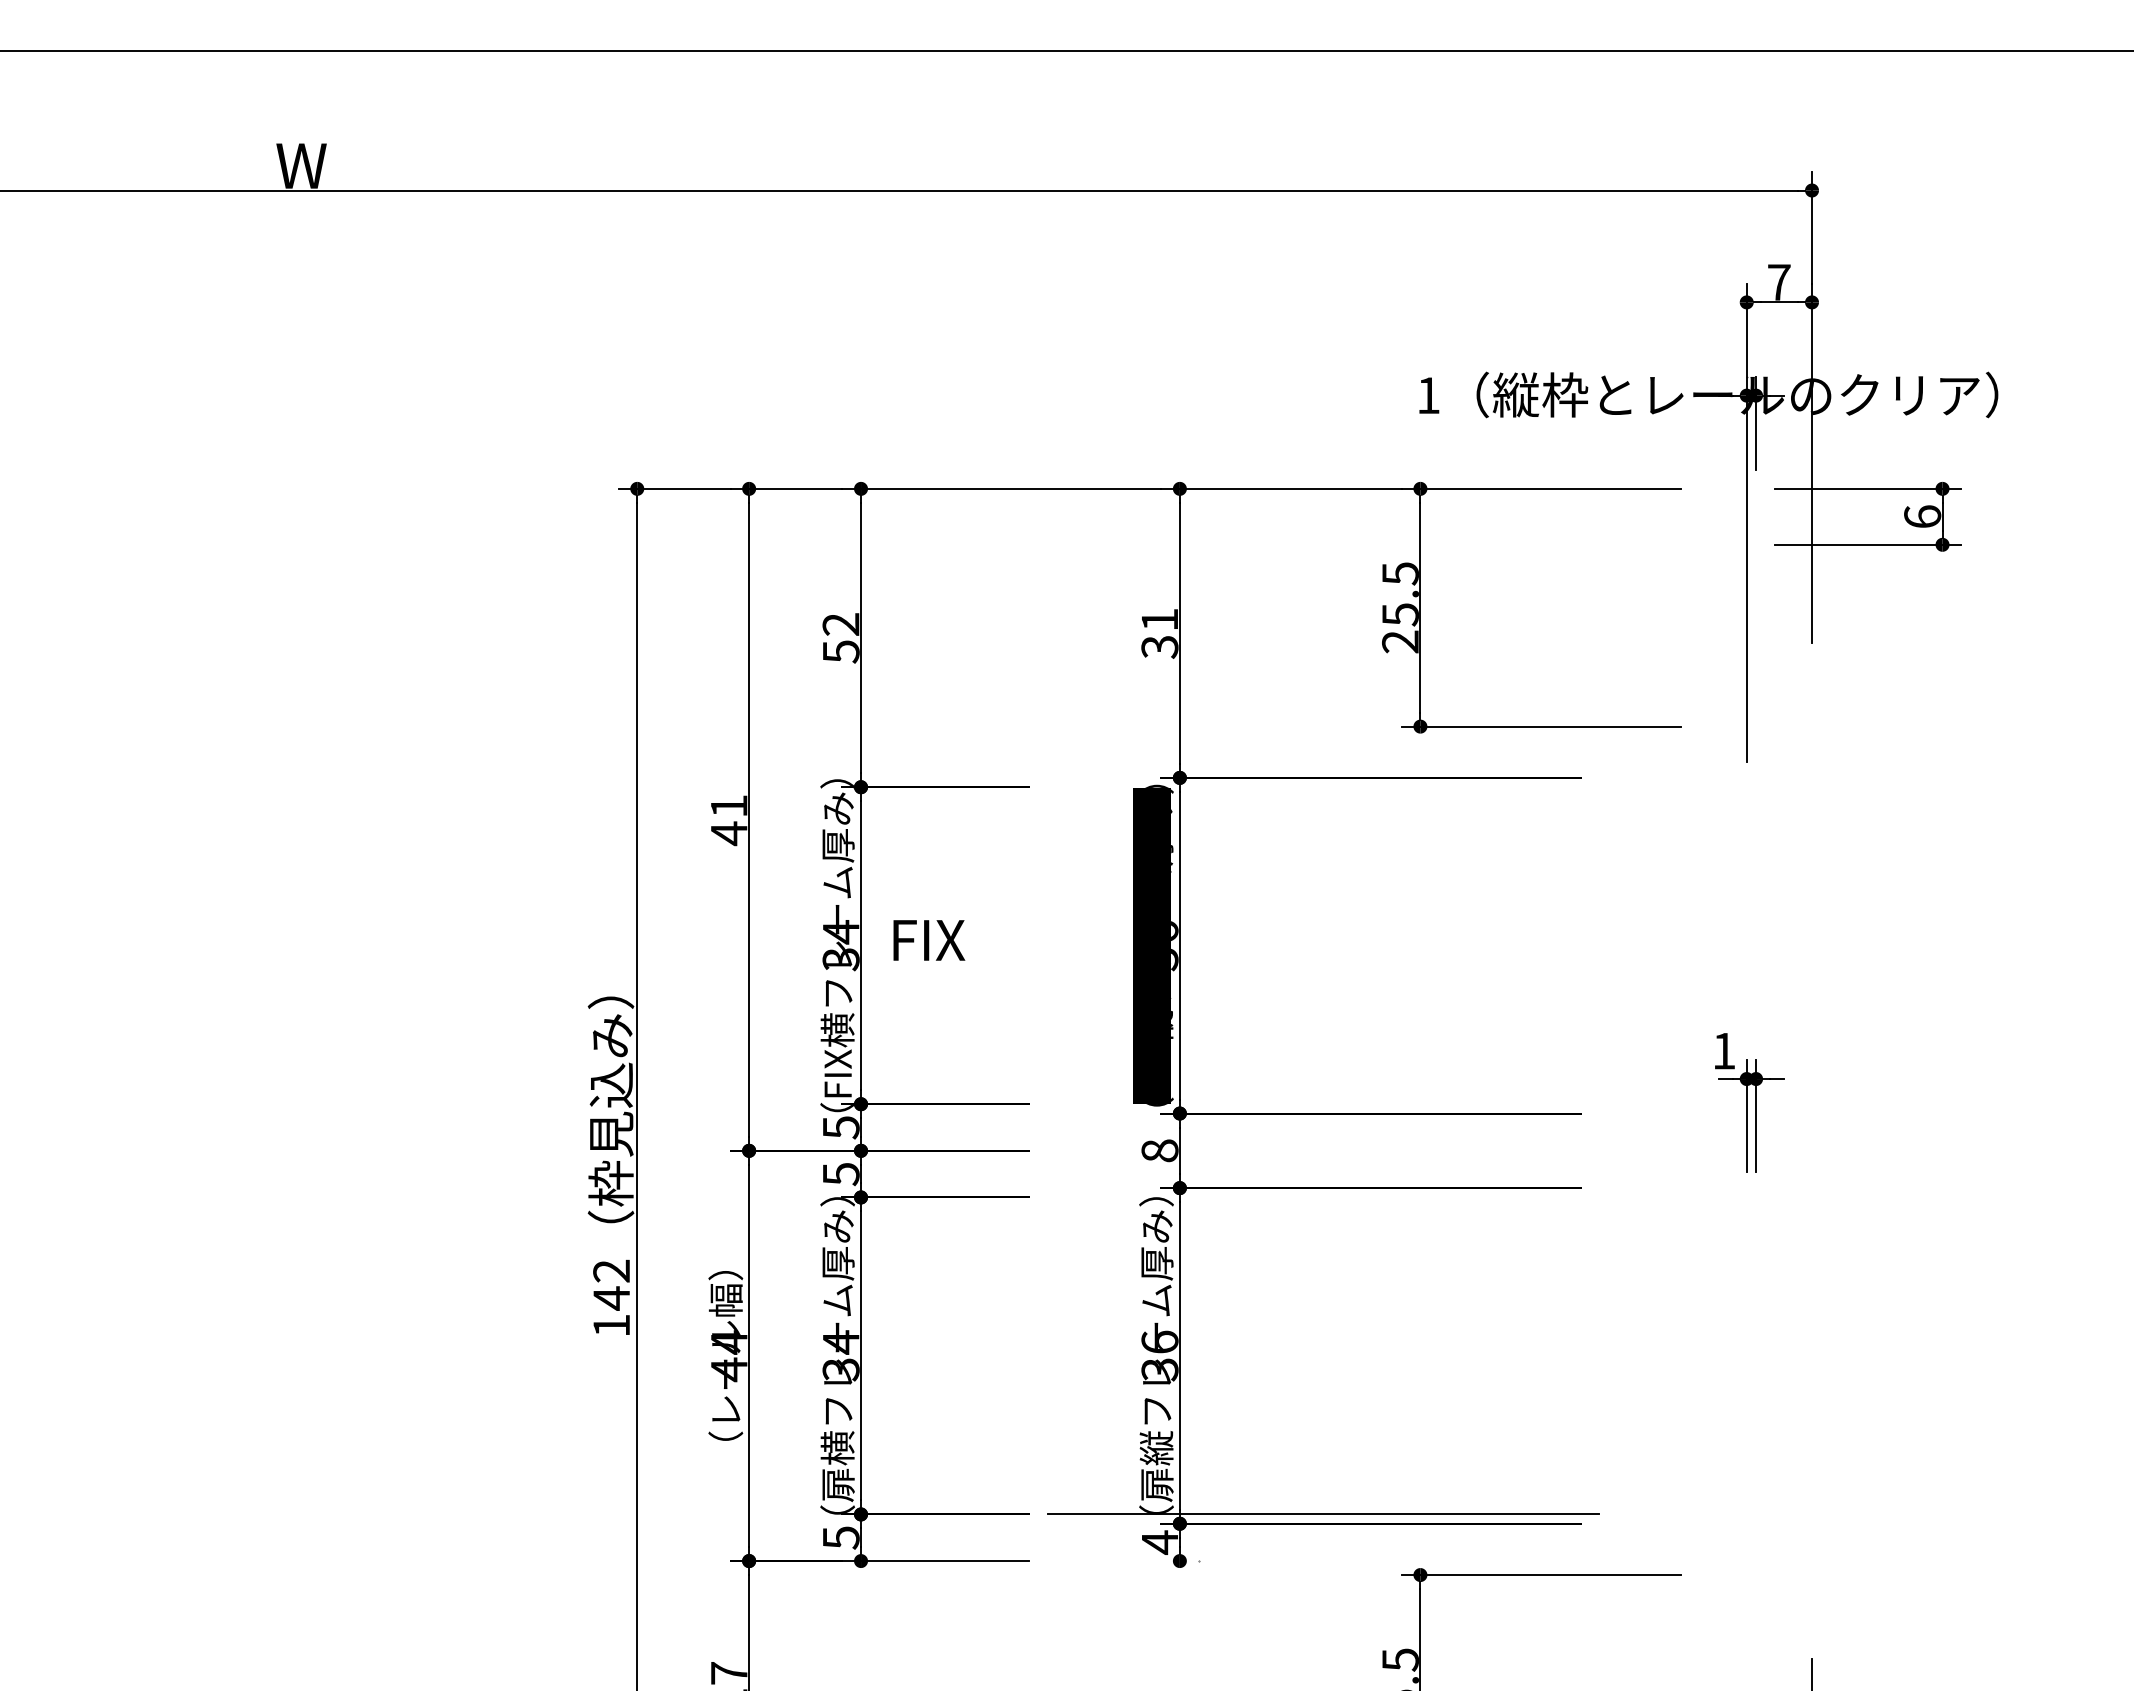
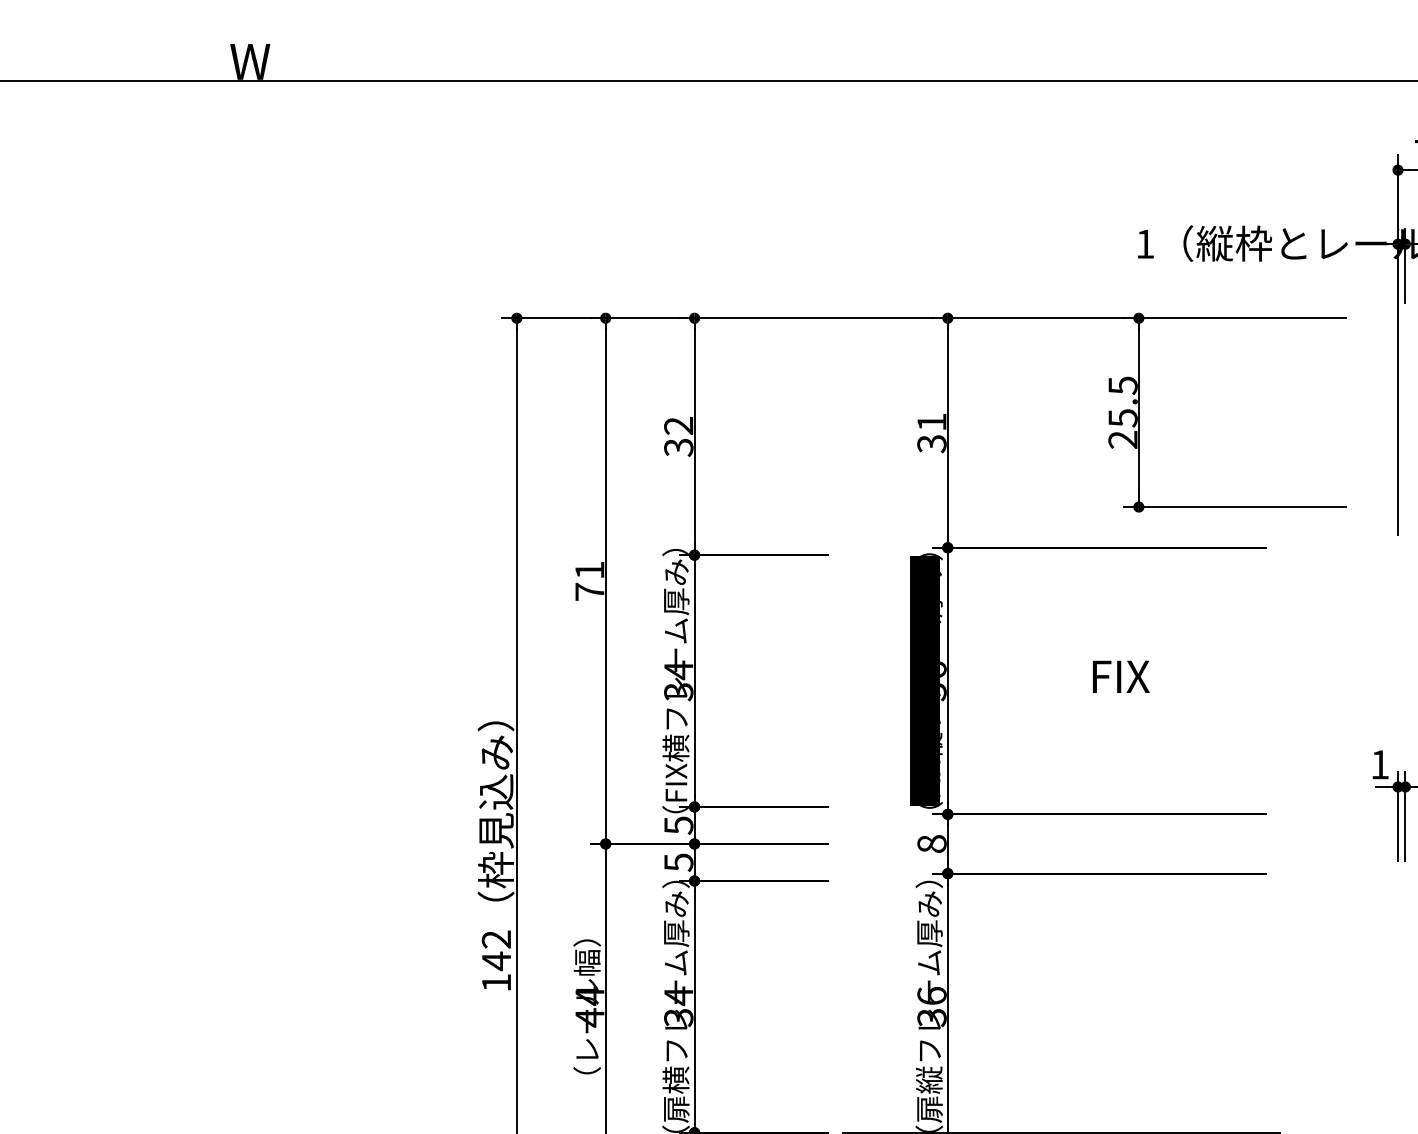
text: (840, 651) -> (678, 447), 52 -> 32
text: (729, 833) -> (590, 591), 41 -> 71
text: (929, 940) -> (1121, 676), moved

